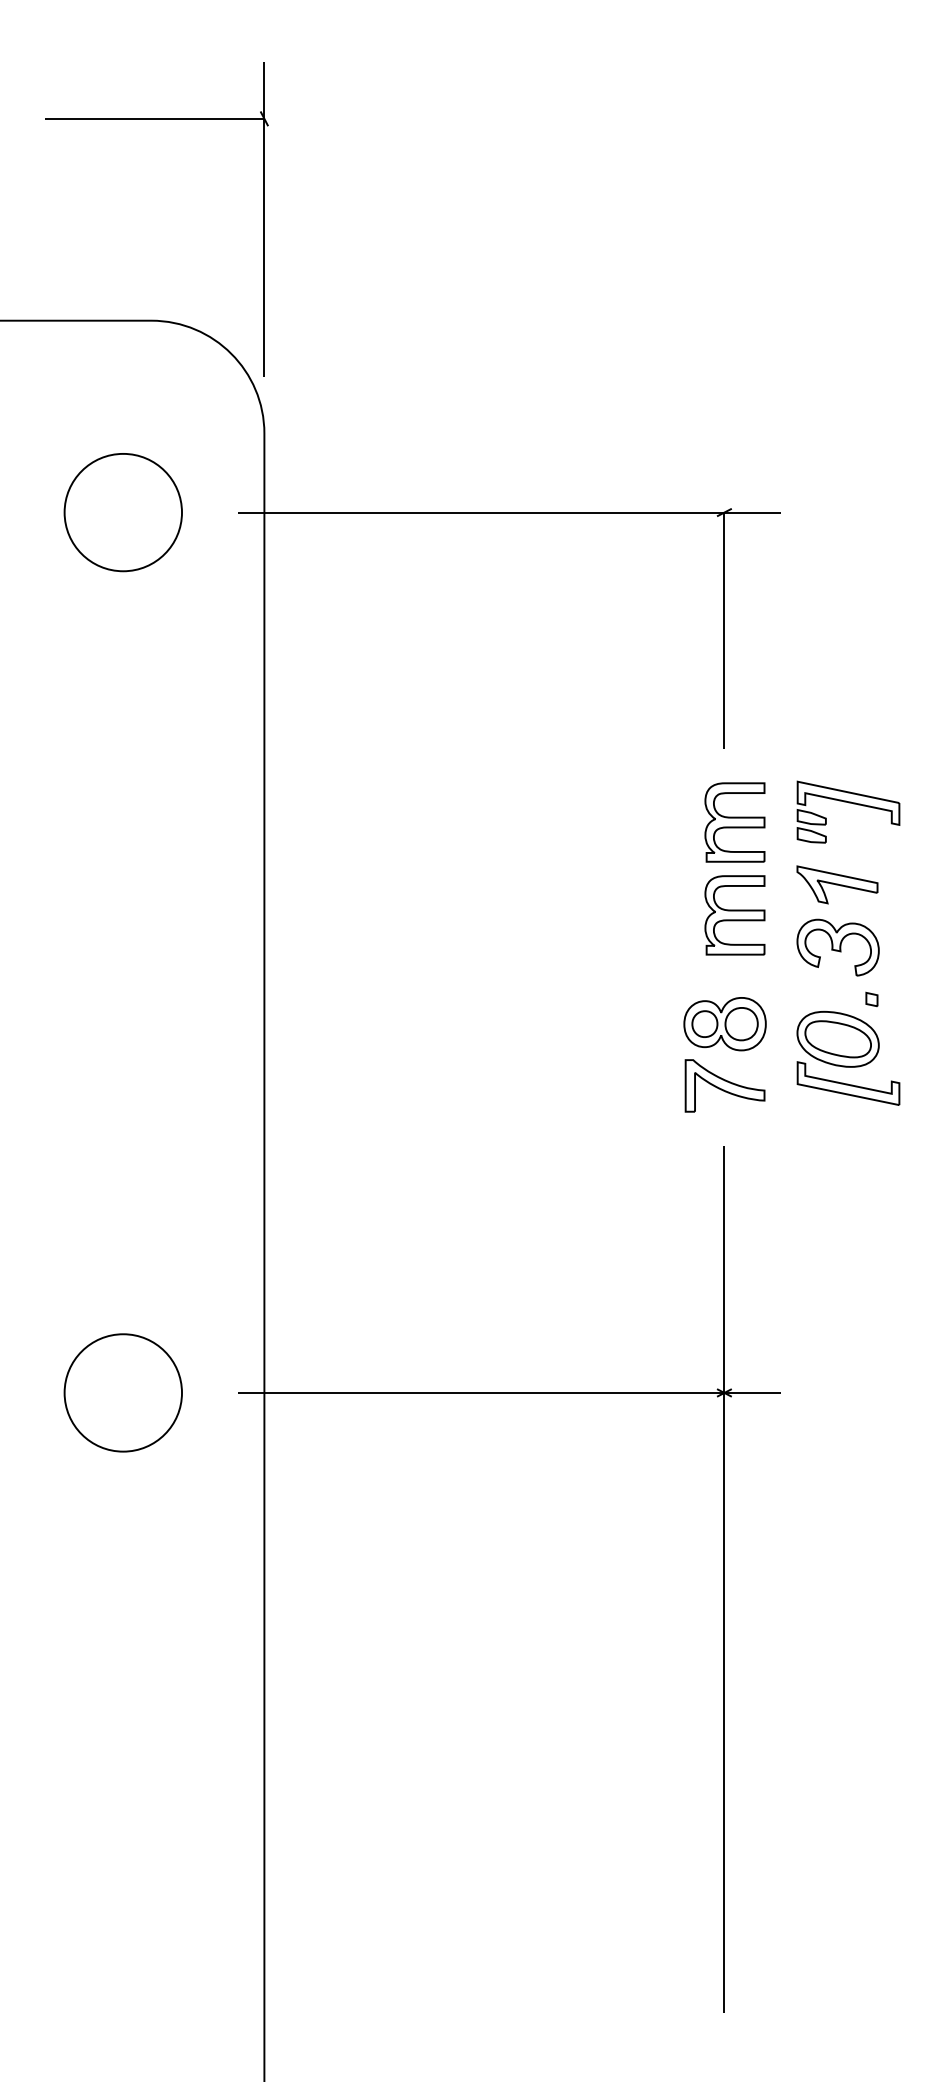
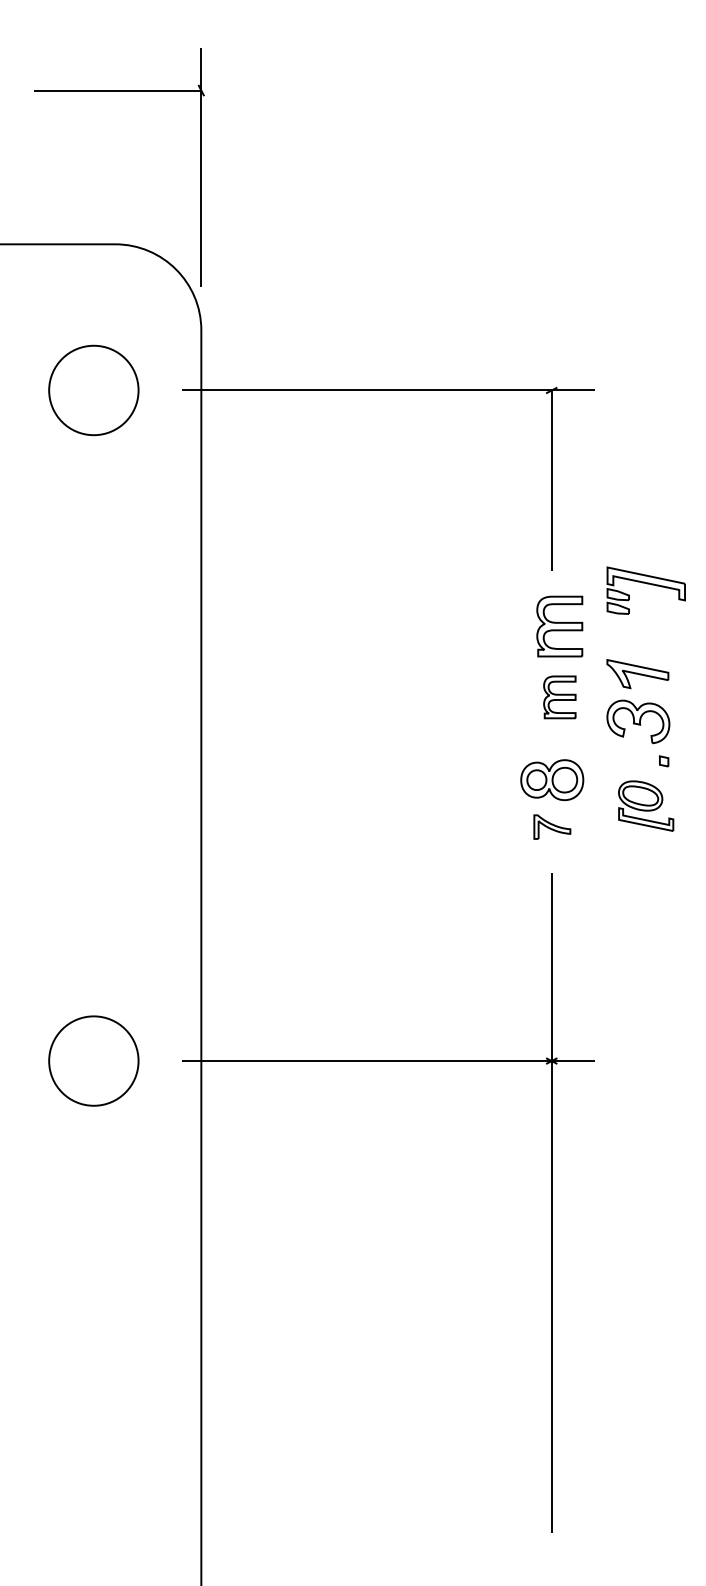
part: (850, 804) -> (647, 584), moved
part: (734, 915) -> (559, 697), size x0.7
part: (847, 1057) -> (645, 805), size x0.7
part: (725, 1084) -> (552, 826), size x0.6

